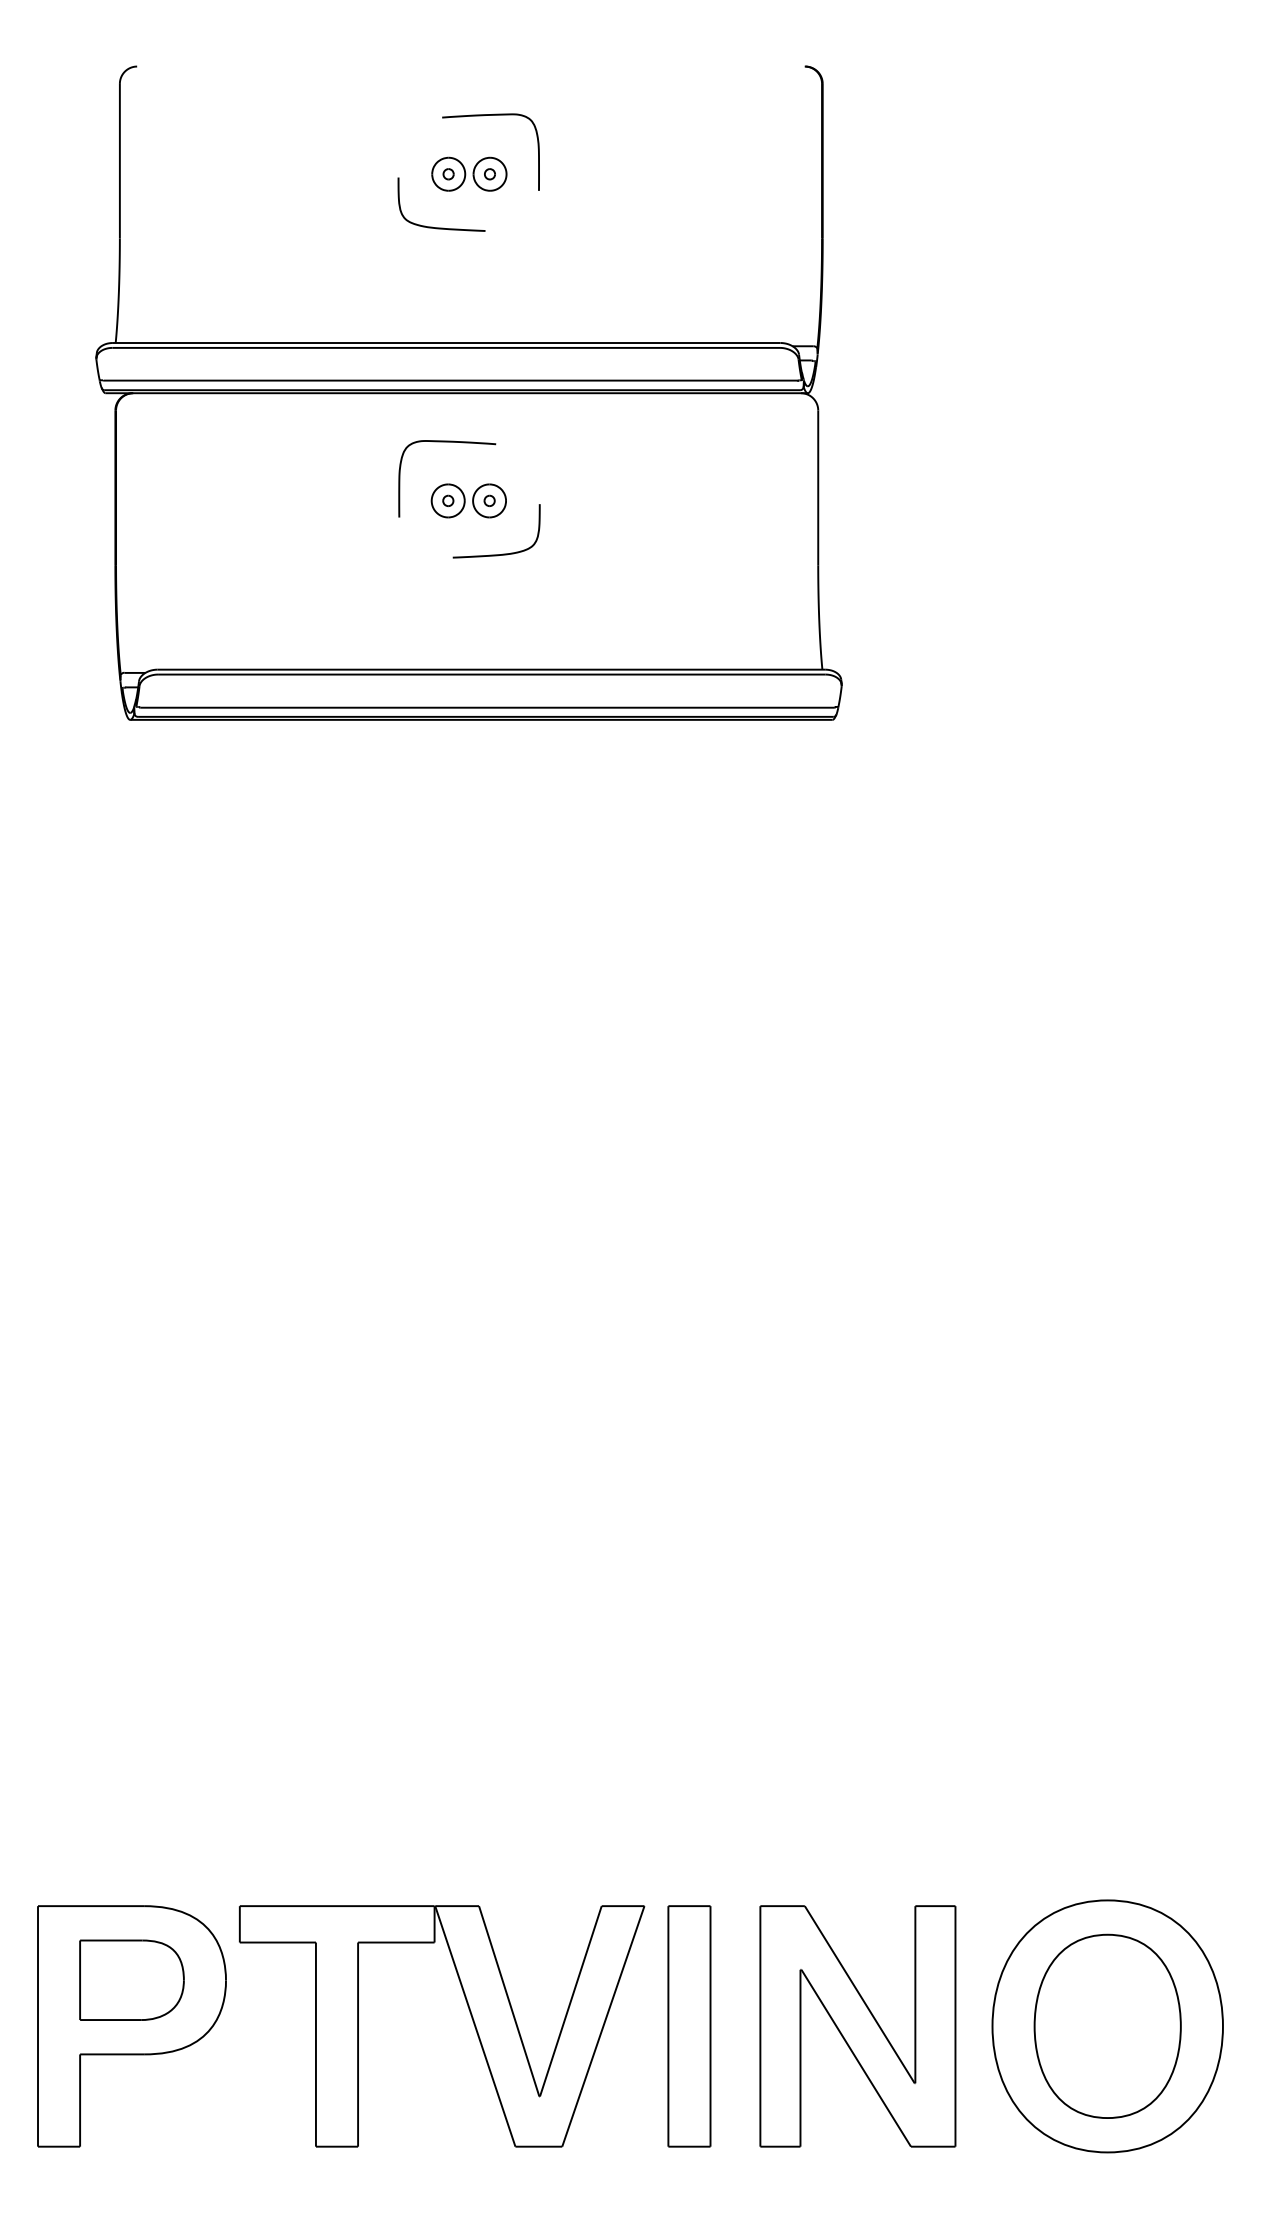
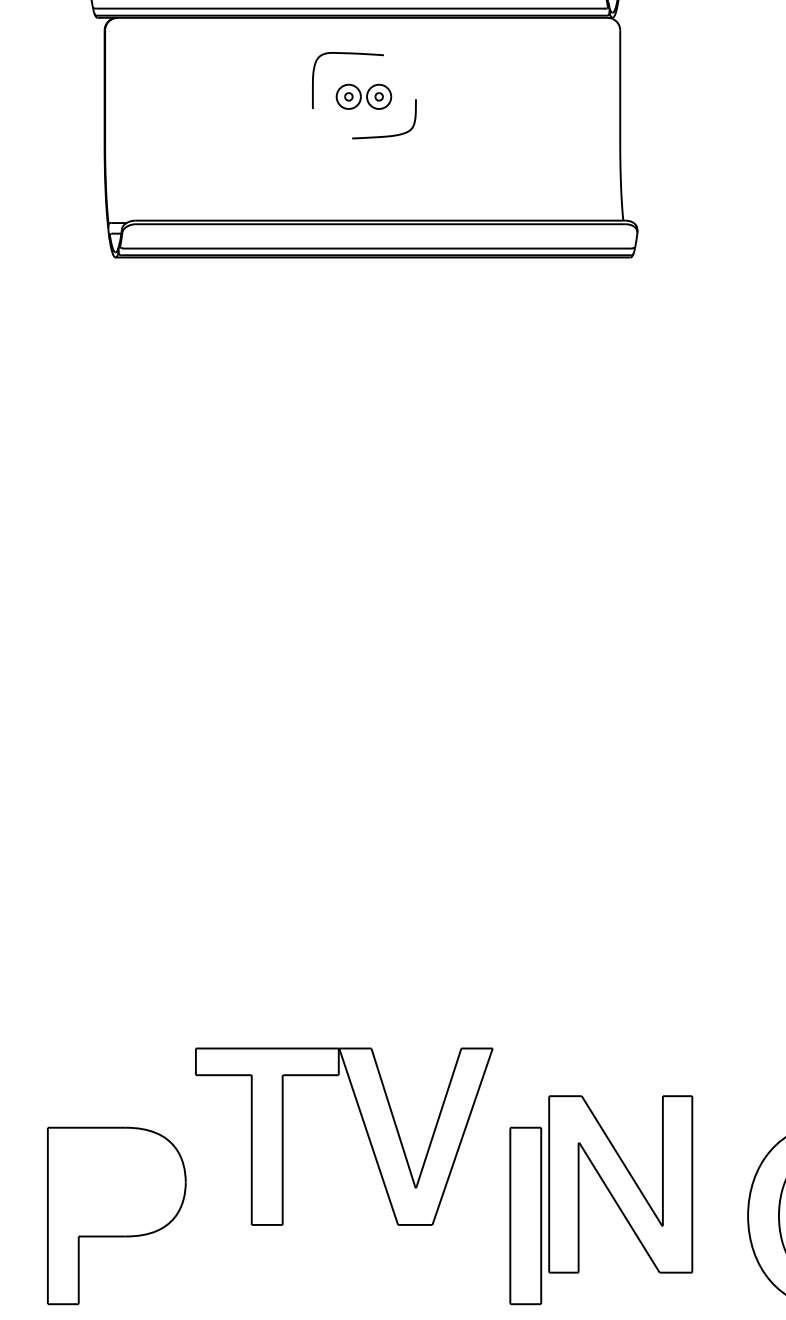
part: (131, 1979) -> (116, 1181), removed
part: (470, 2015) -> (365, 1128), moved
part: (857, 2026) -> (620, 1184), moved

